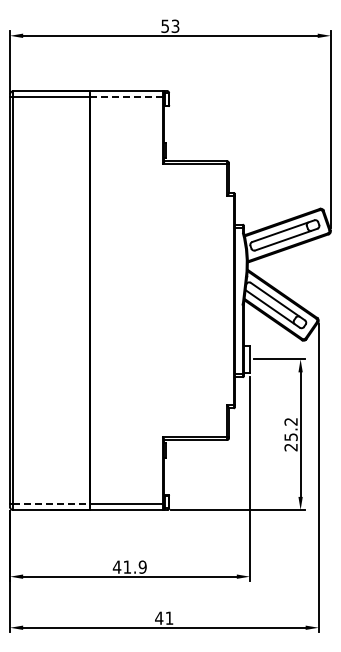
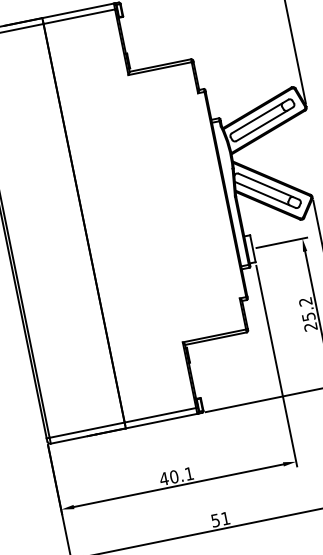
line: (126, 97) -> (79, 16), dashed -> solid
line: (51, 504) -> (87, 430), dashed -> solid
text: (134, 566) -> (181, 474), 41.9 -> 40.1
text: (159, 617) -> (215, 519), 41 -> 51

